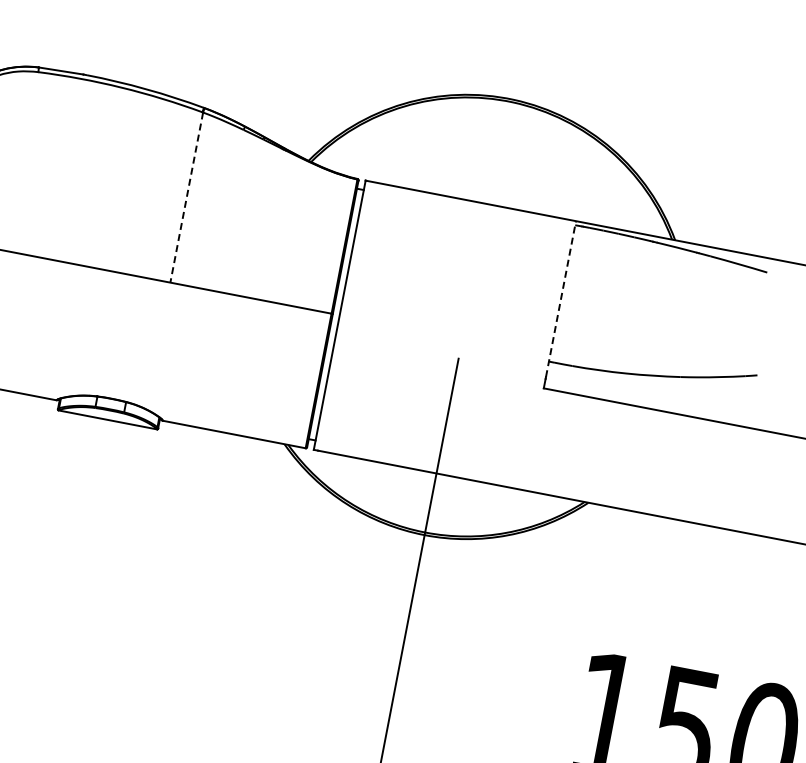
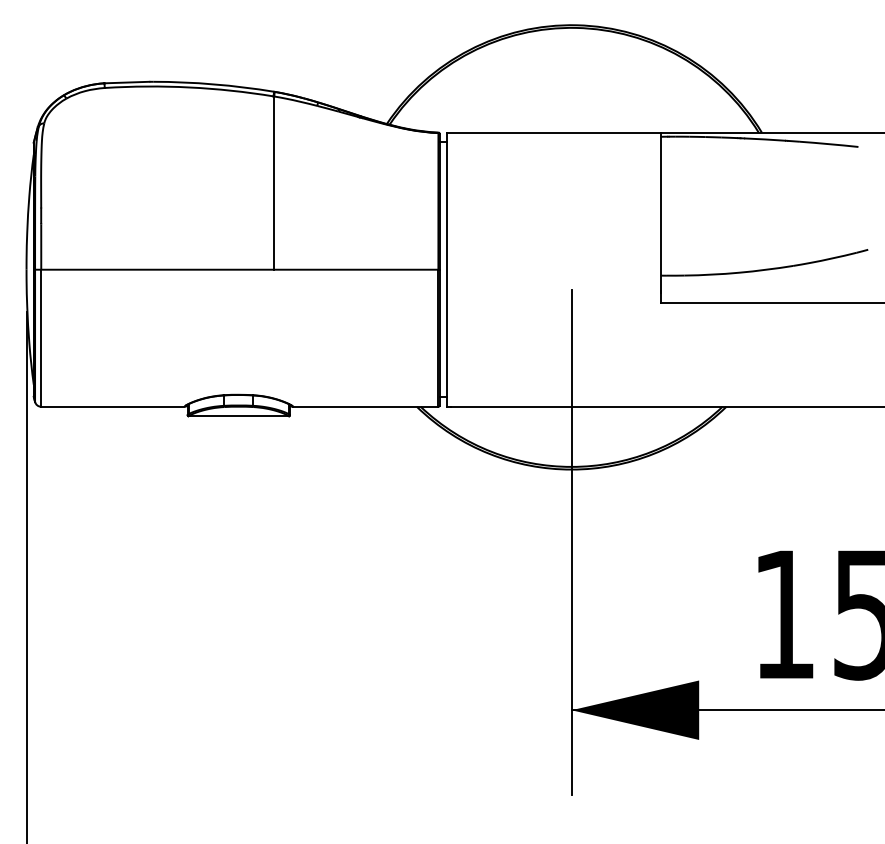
line: (186, 198) -> (274, 183), dashed -> solid
line: (560, 298) -> (660, 211), dashed -> solid

